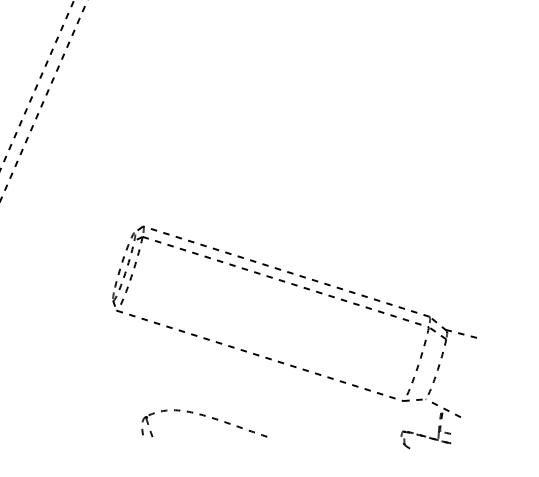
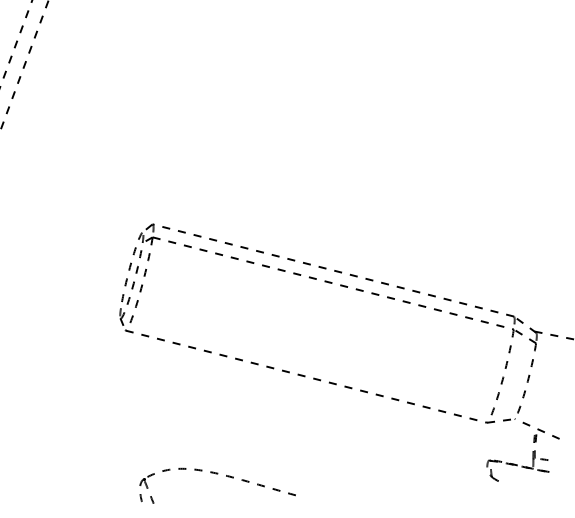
part: (204, 416) -> (216, 474), moved

